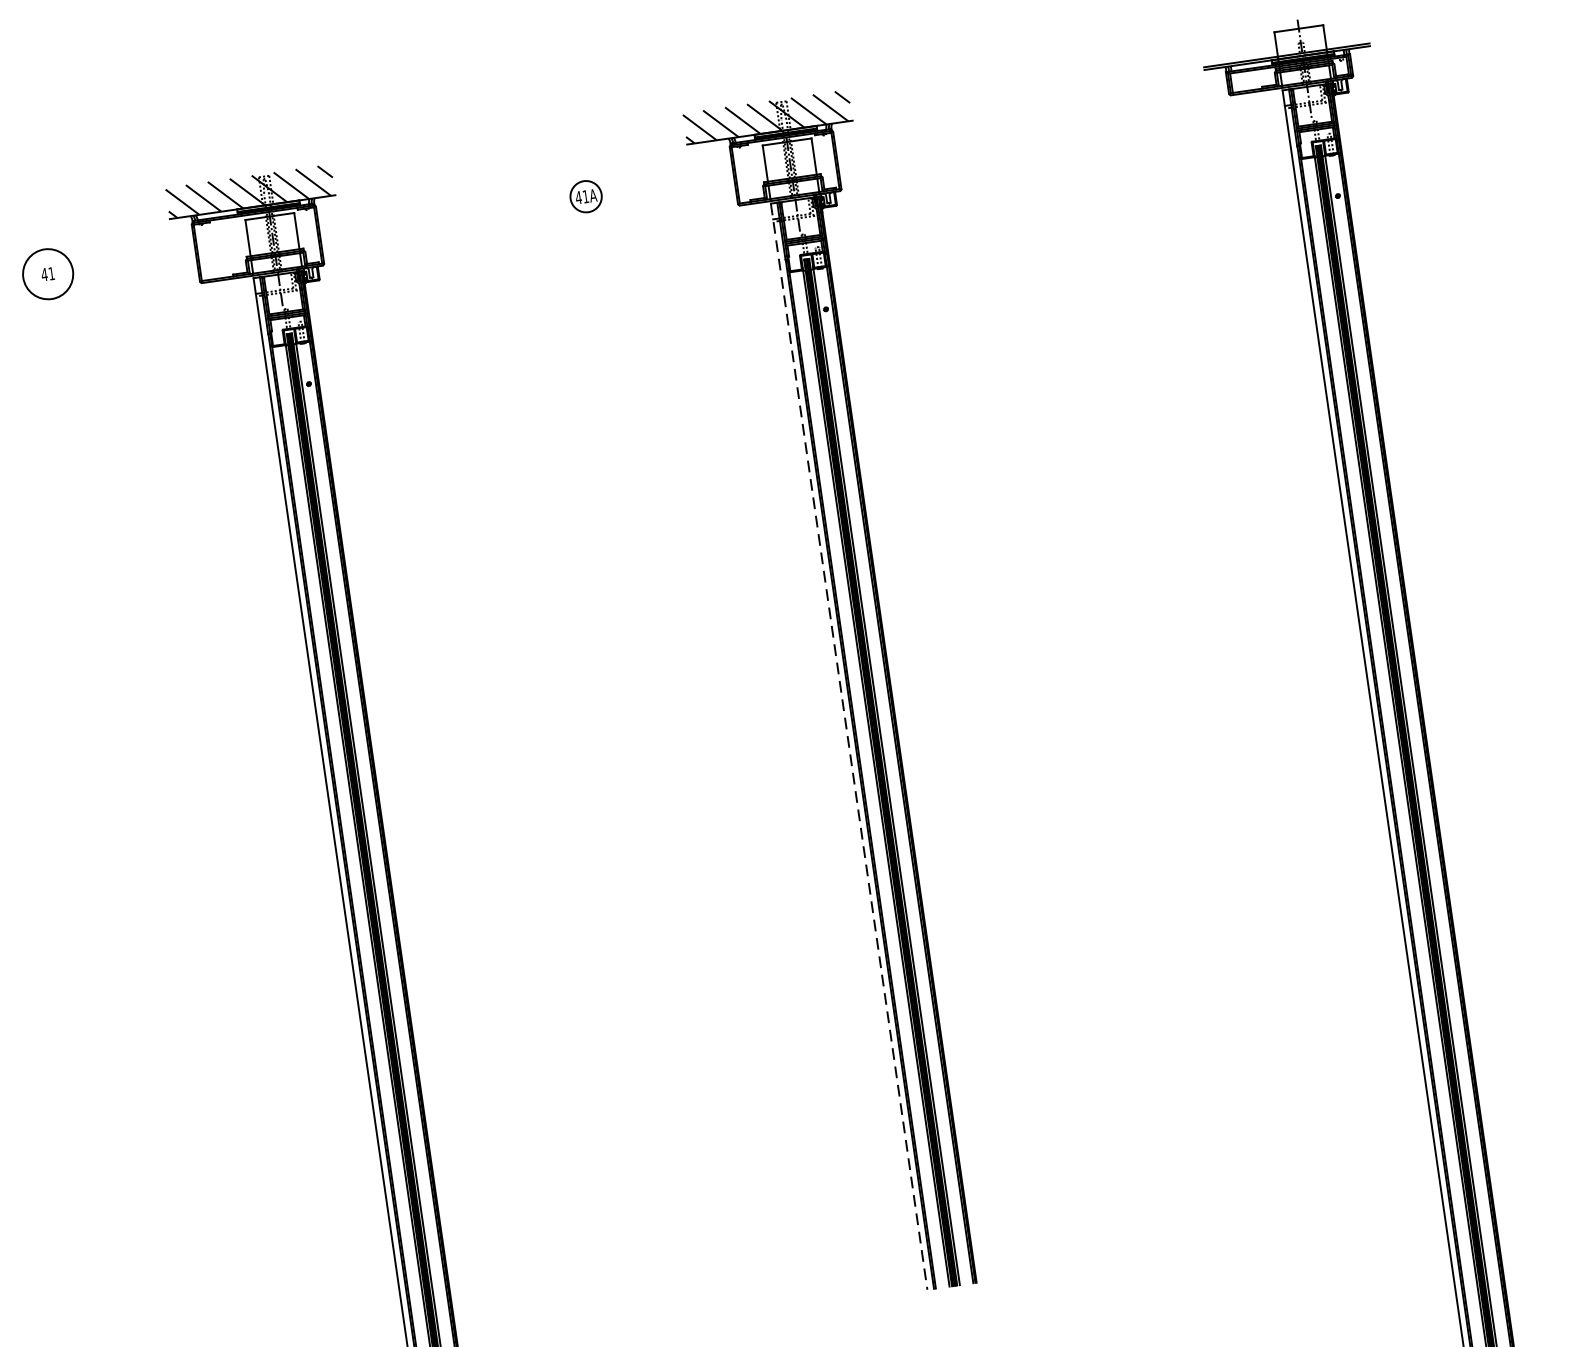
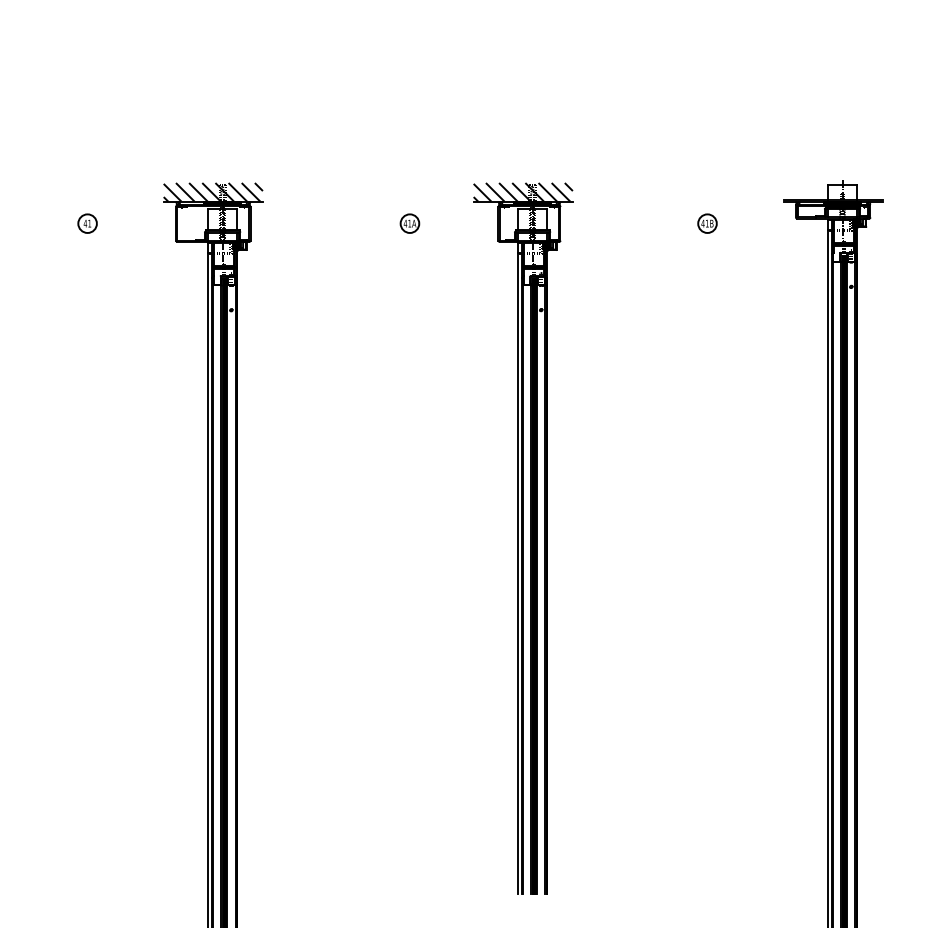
part: (1082, 124) -> (707, 223), added
circle: (47, 273) -> (87, 223), size x0.62
line: (848, 747) -> (517, 569), dashed -> solid

